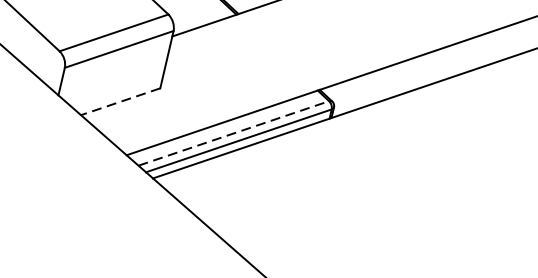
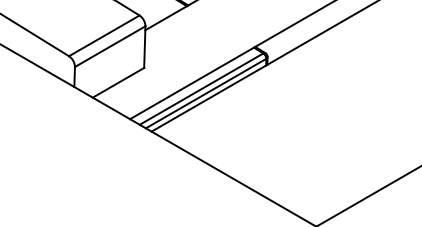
line: (120, 101) -> (118, 82), dashed -> solid
line: (235, 132) -> (202, 88), dashed -> solid

